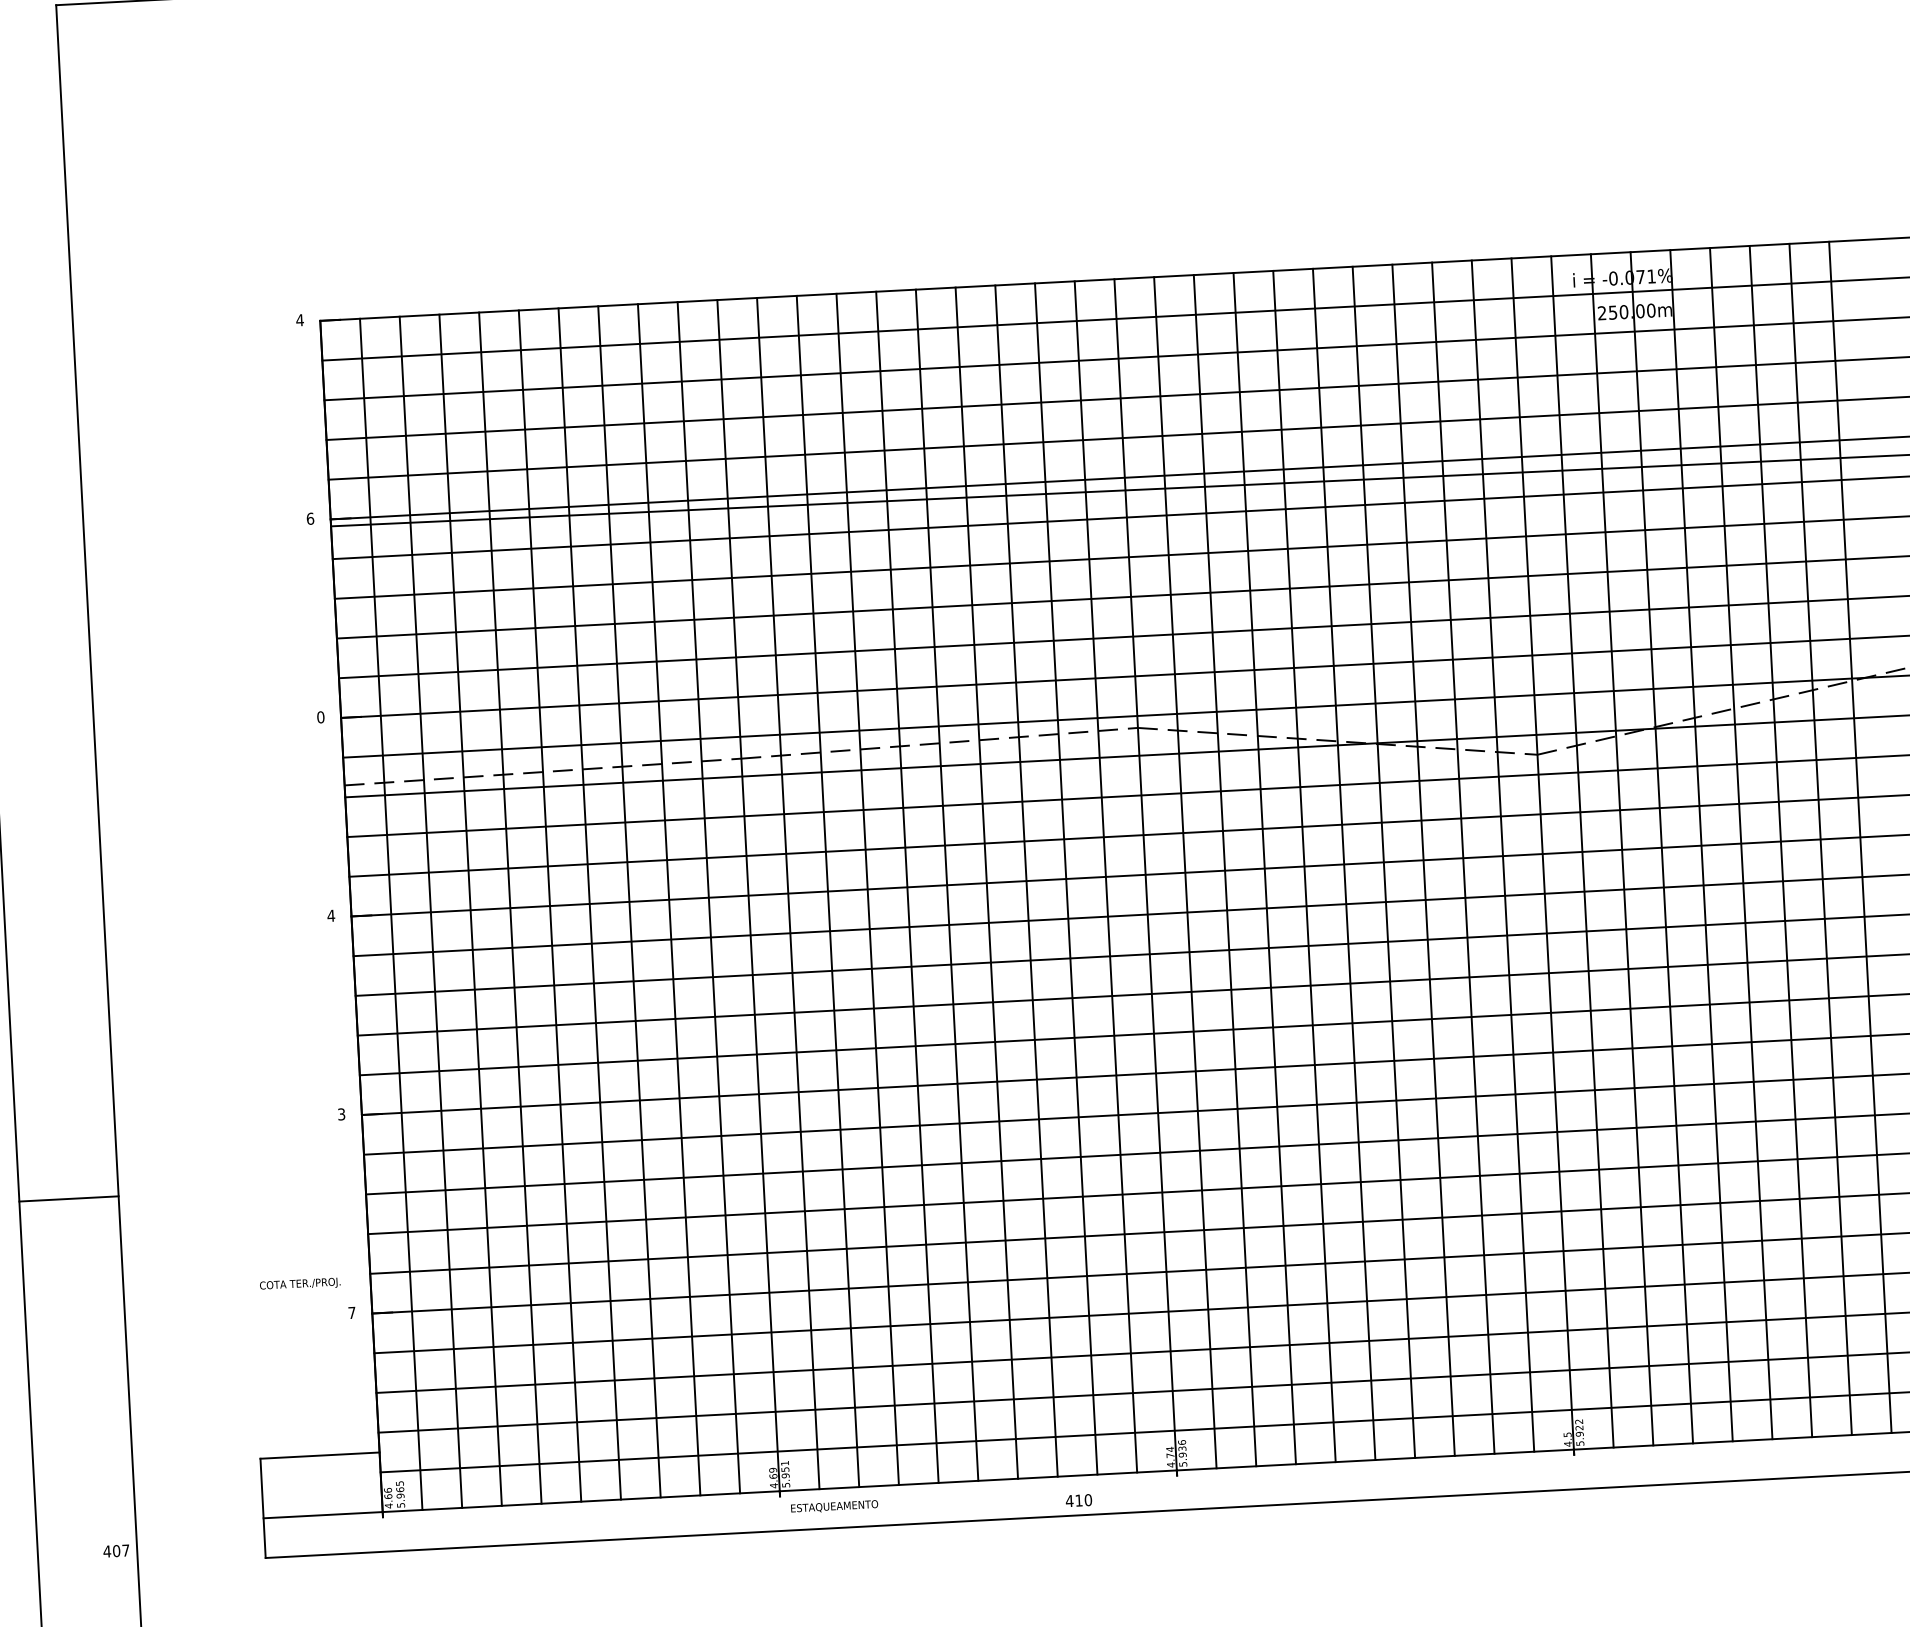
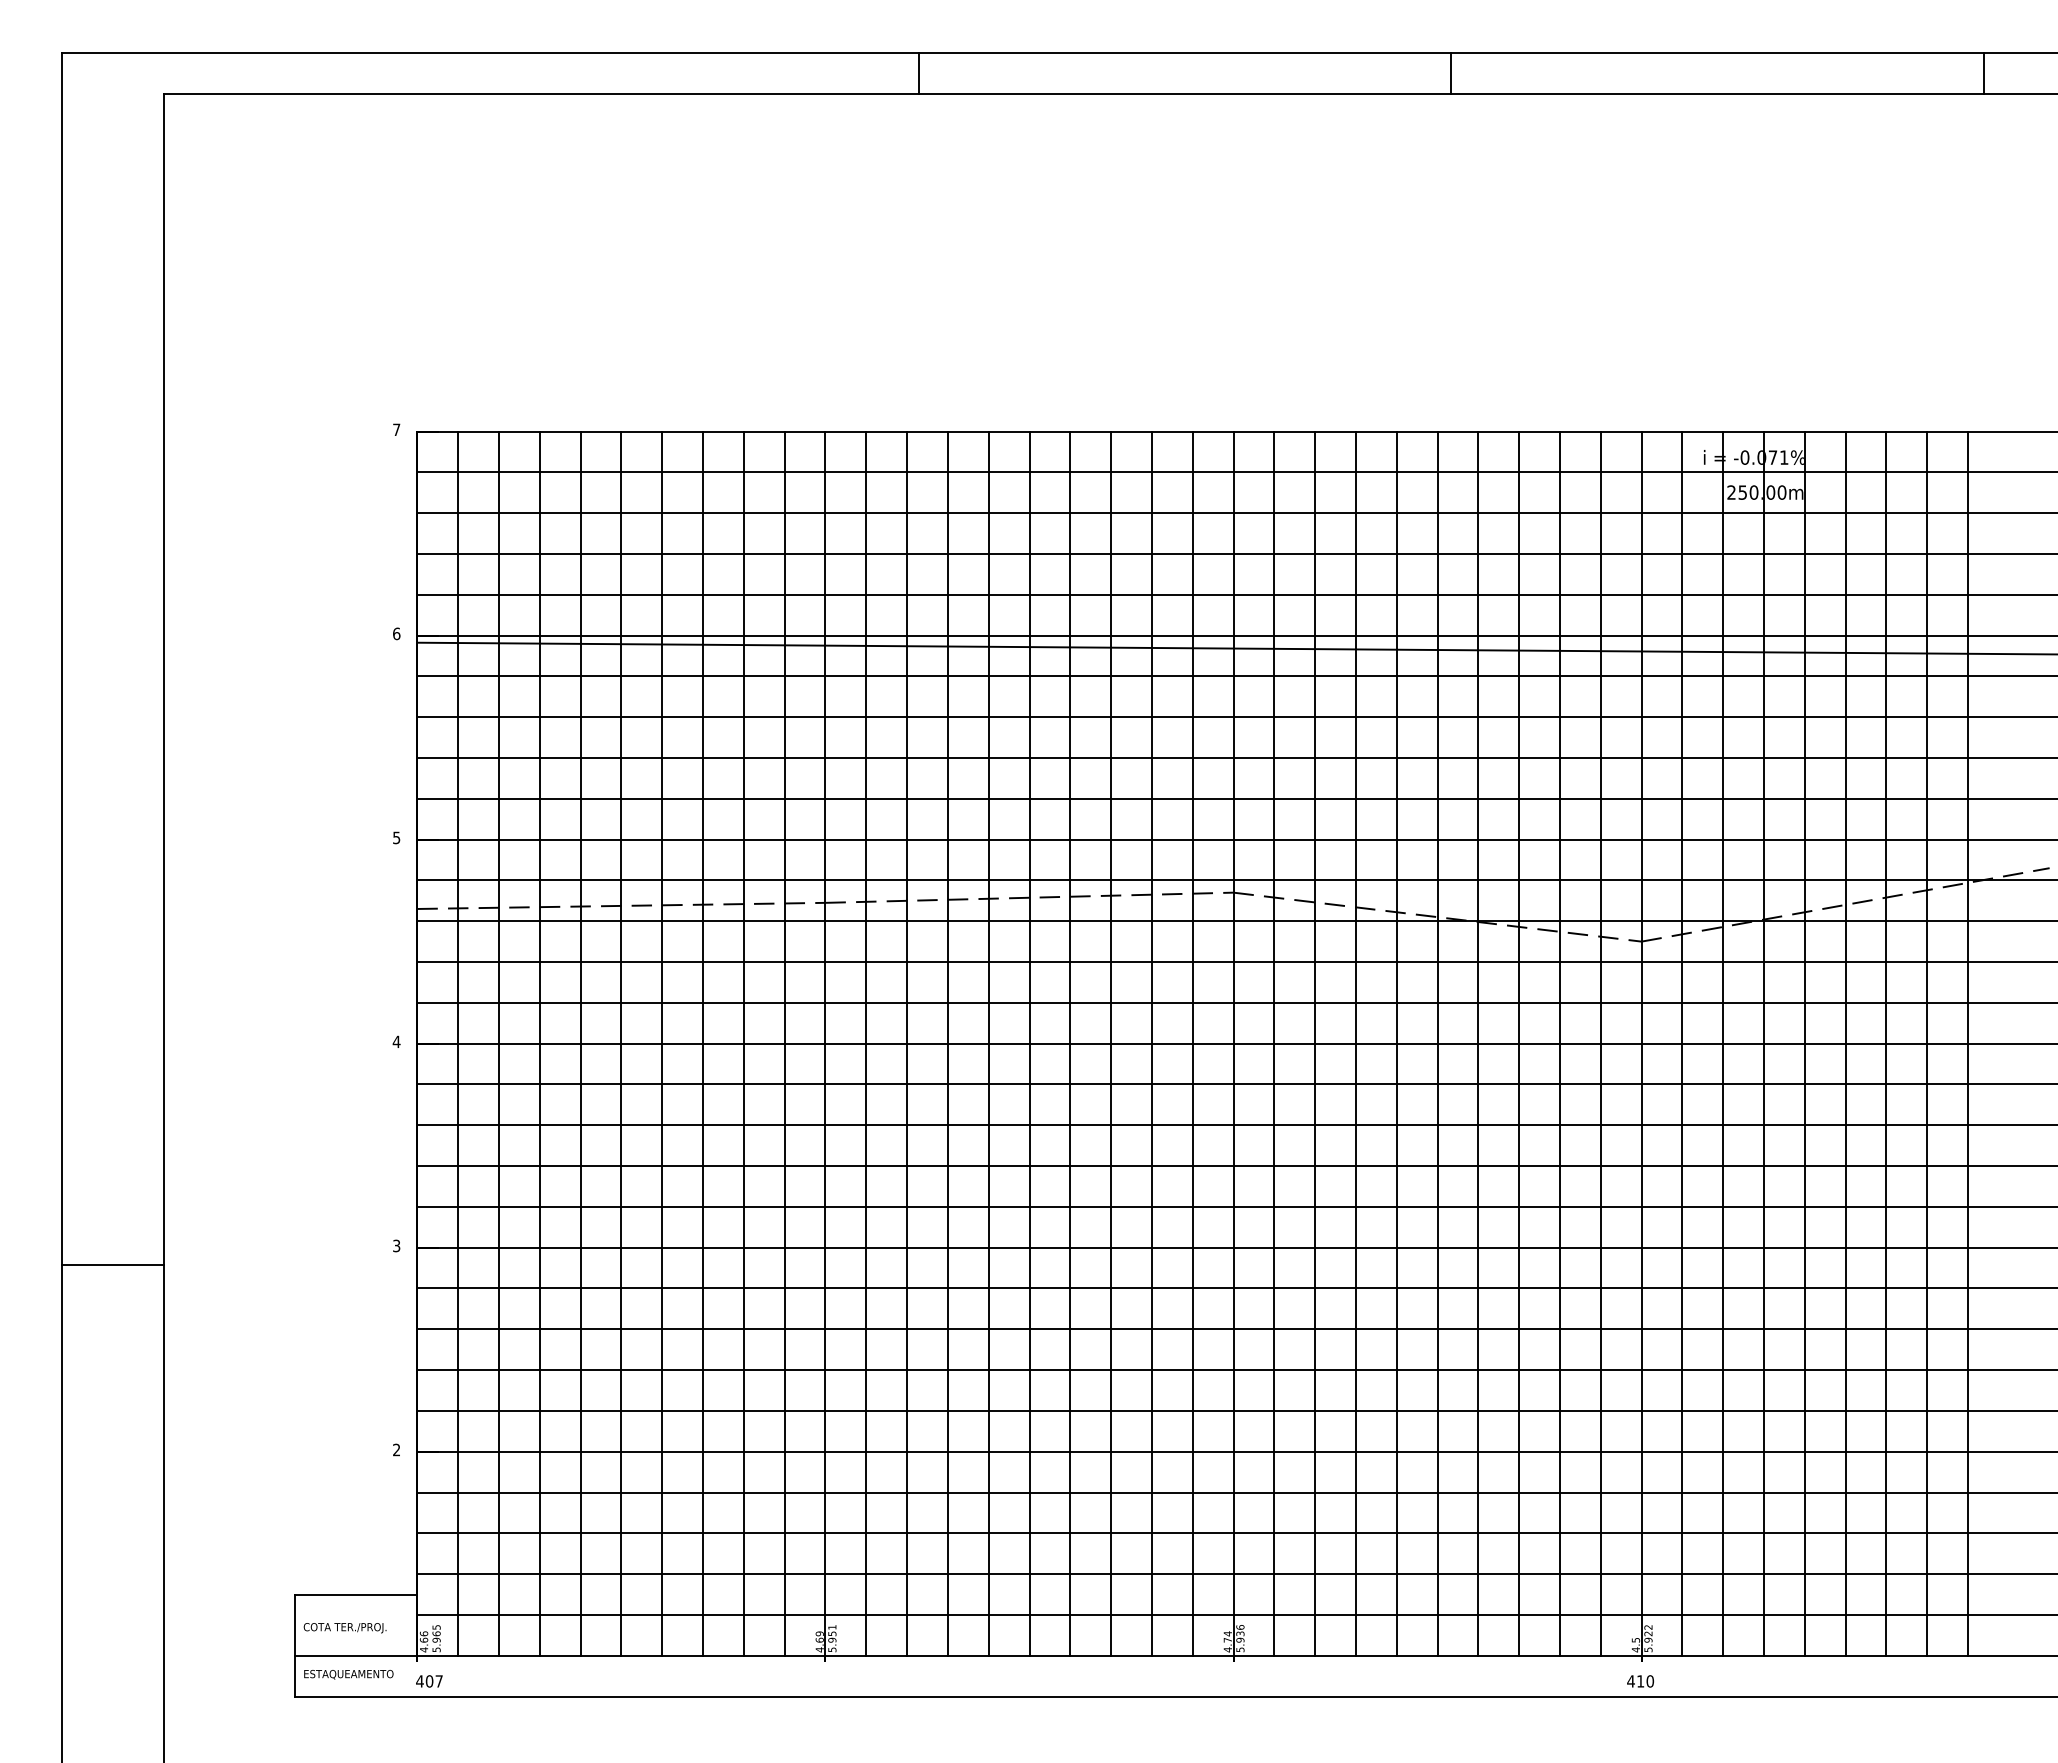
text: (299, 319) -> (396, 429), 4 -> 7
text: (320, 716) -> (396, 837), 0 -> 5
line: (68, 1198) -> (112, 1264), moved
text: (299, 1284) -> (344, 1628), moved
text: (351, 1312) -> (396, 1449), 7 -> 2
text: (1078, 1500) -> (1640, 1681), moved
text: (834, 1506) -> (348, 1674), moved
text: (116, 1551) -> (429, 1681), moved

